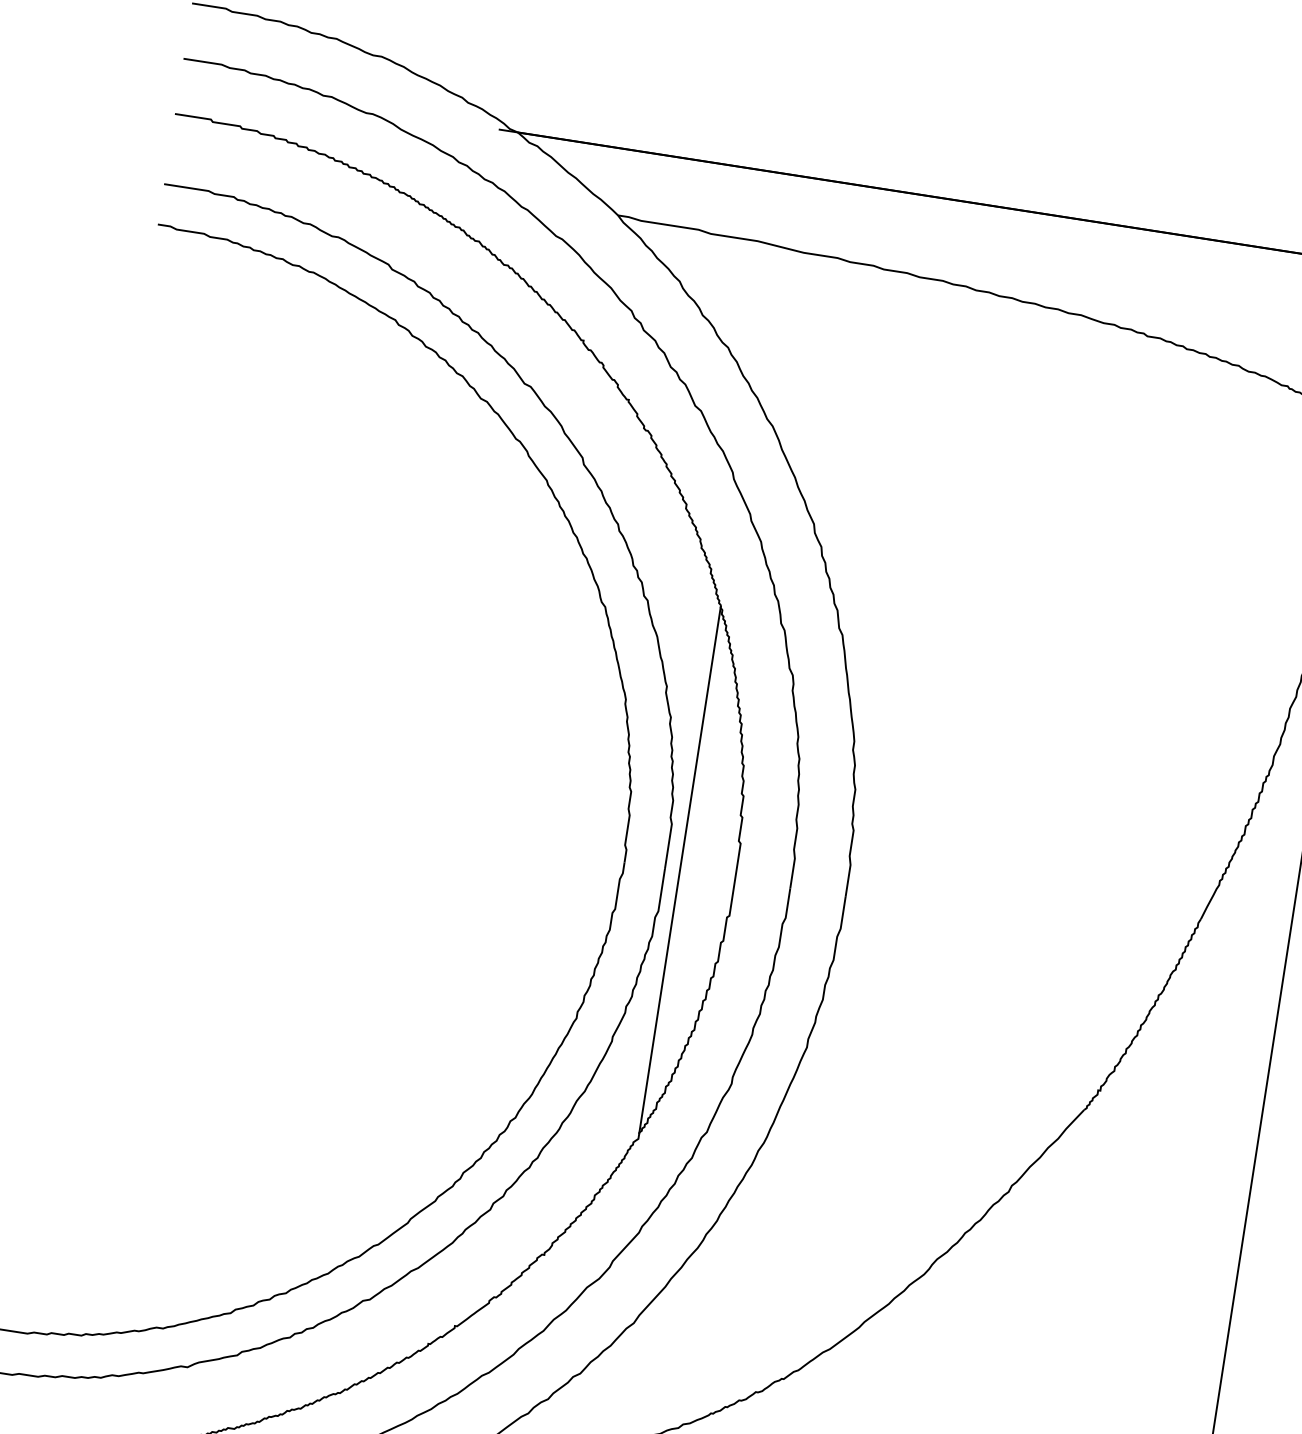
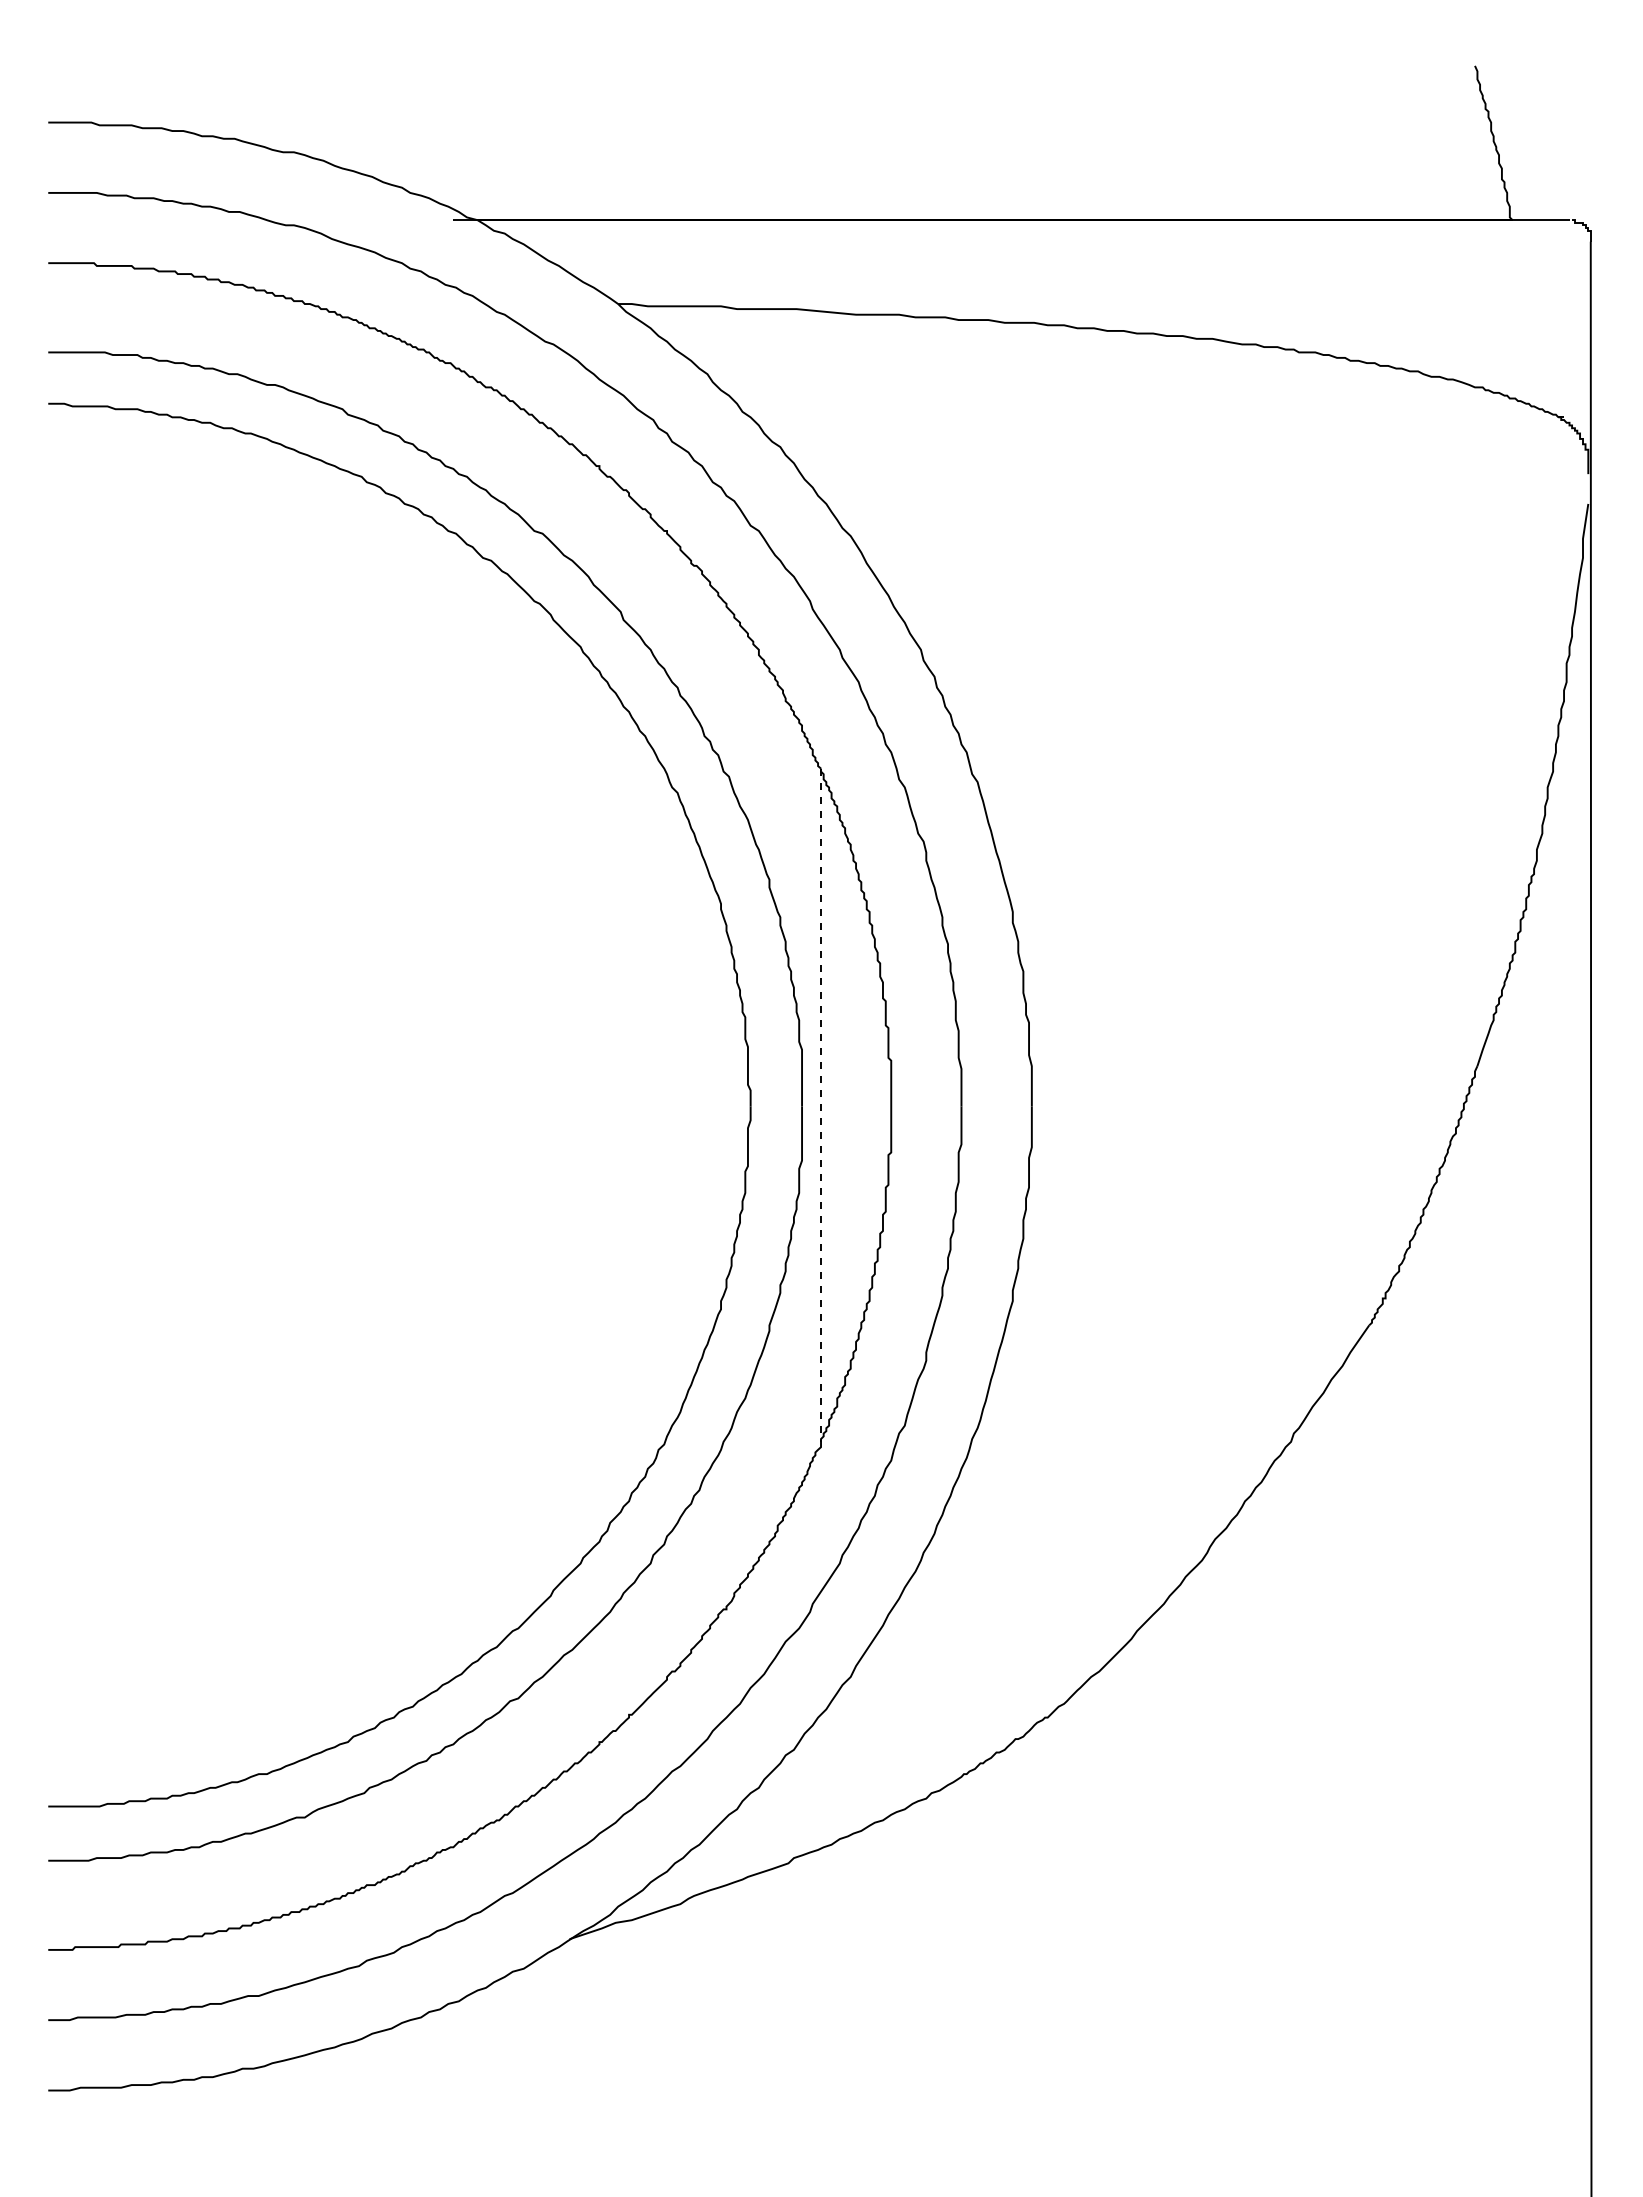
line: (680, 870) -> (821, 1105), solid -> dashed

